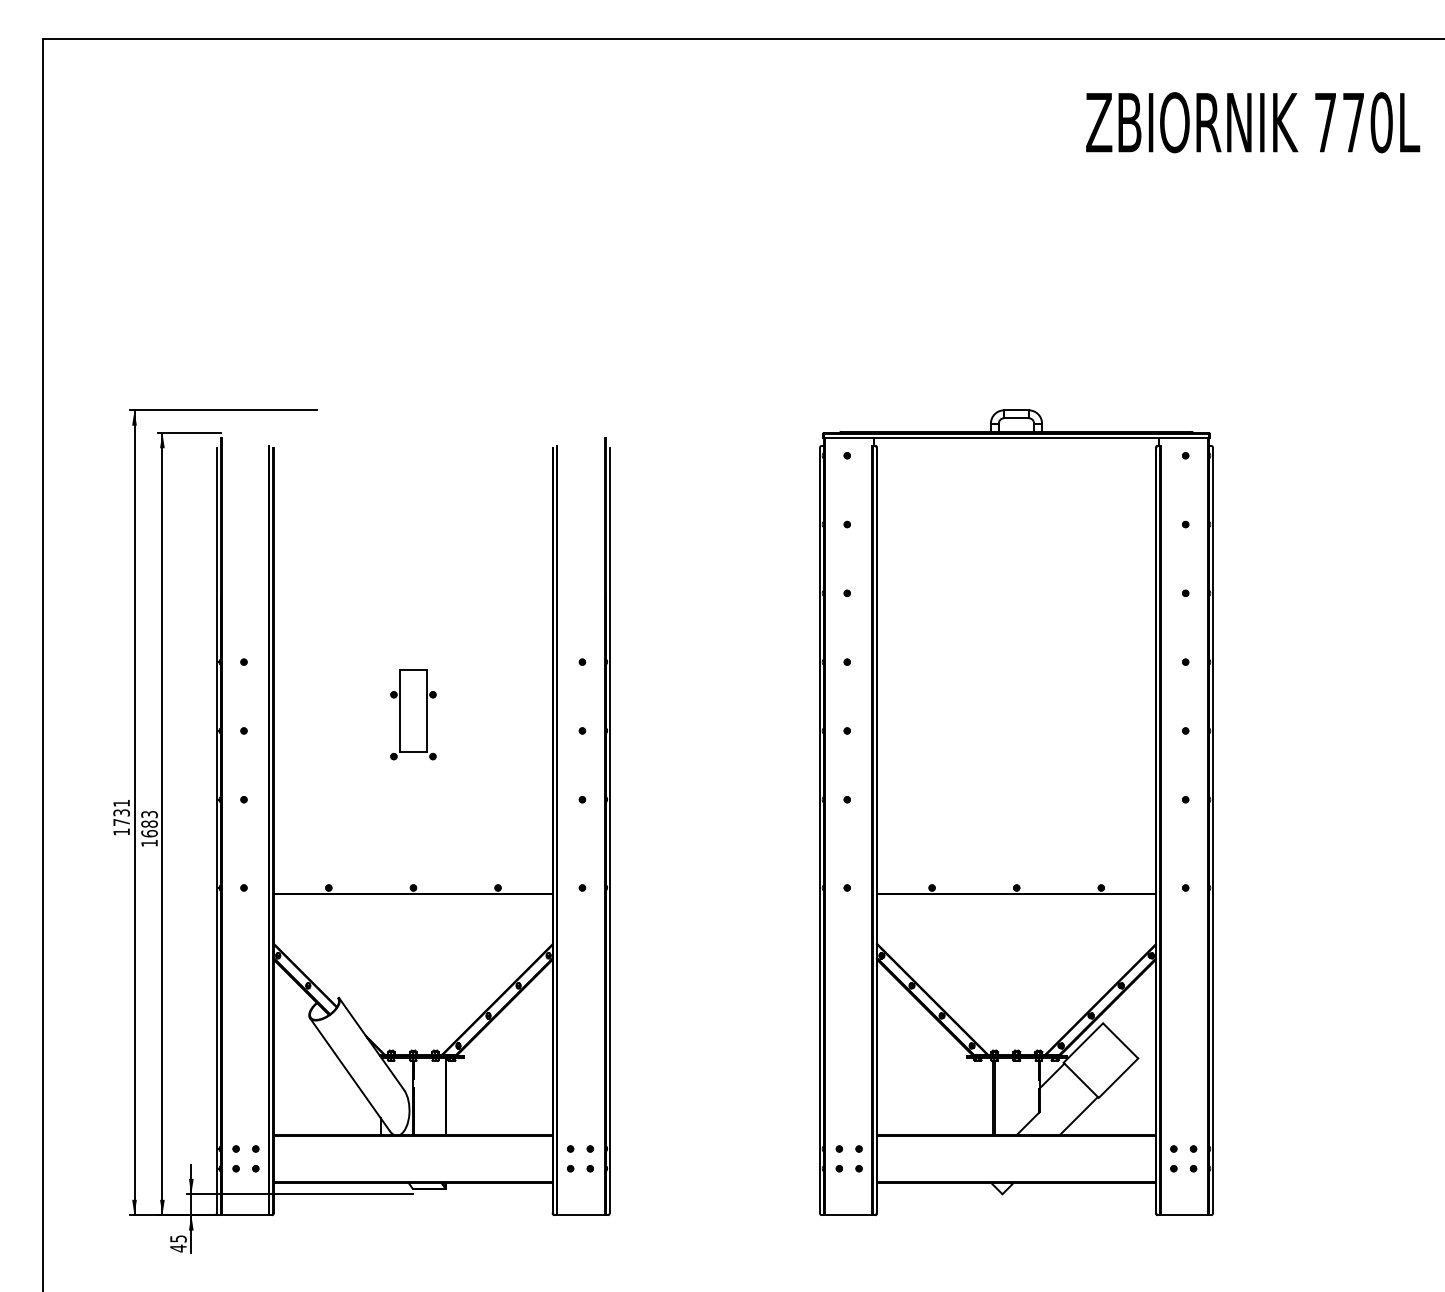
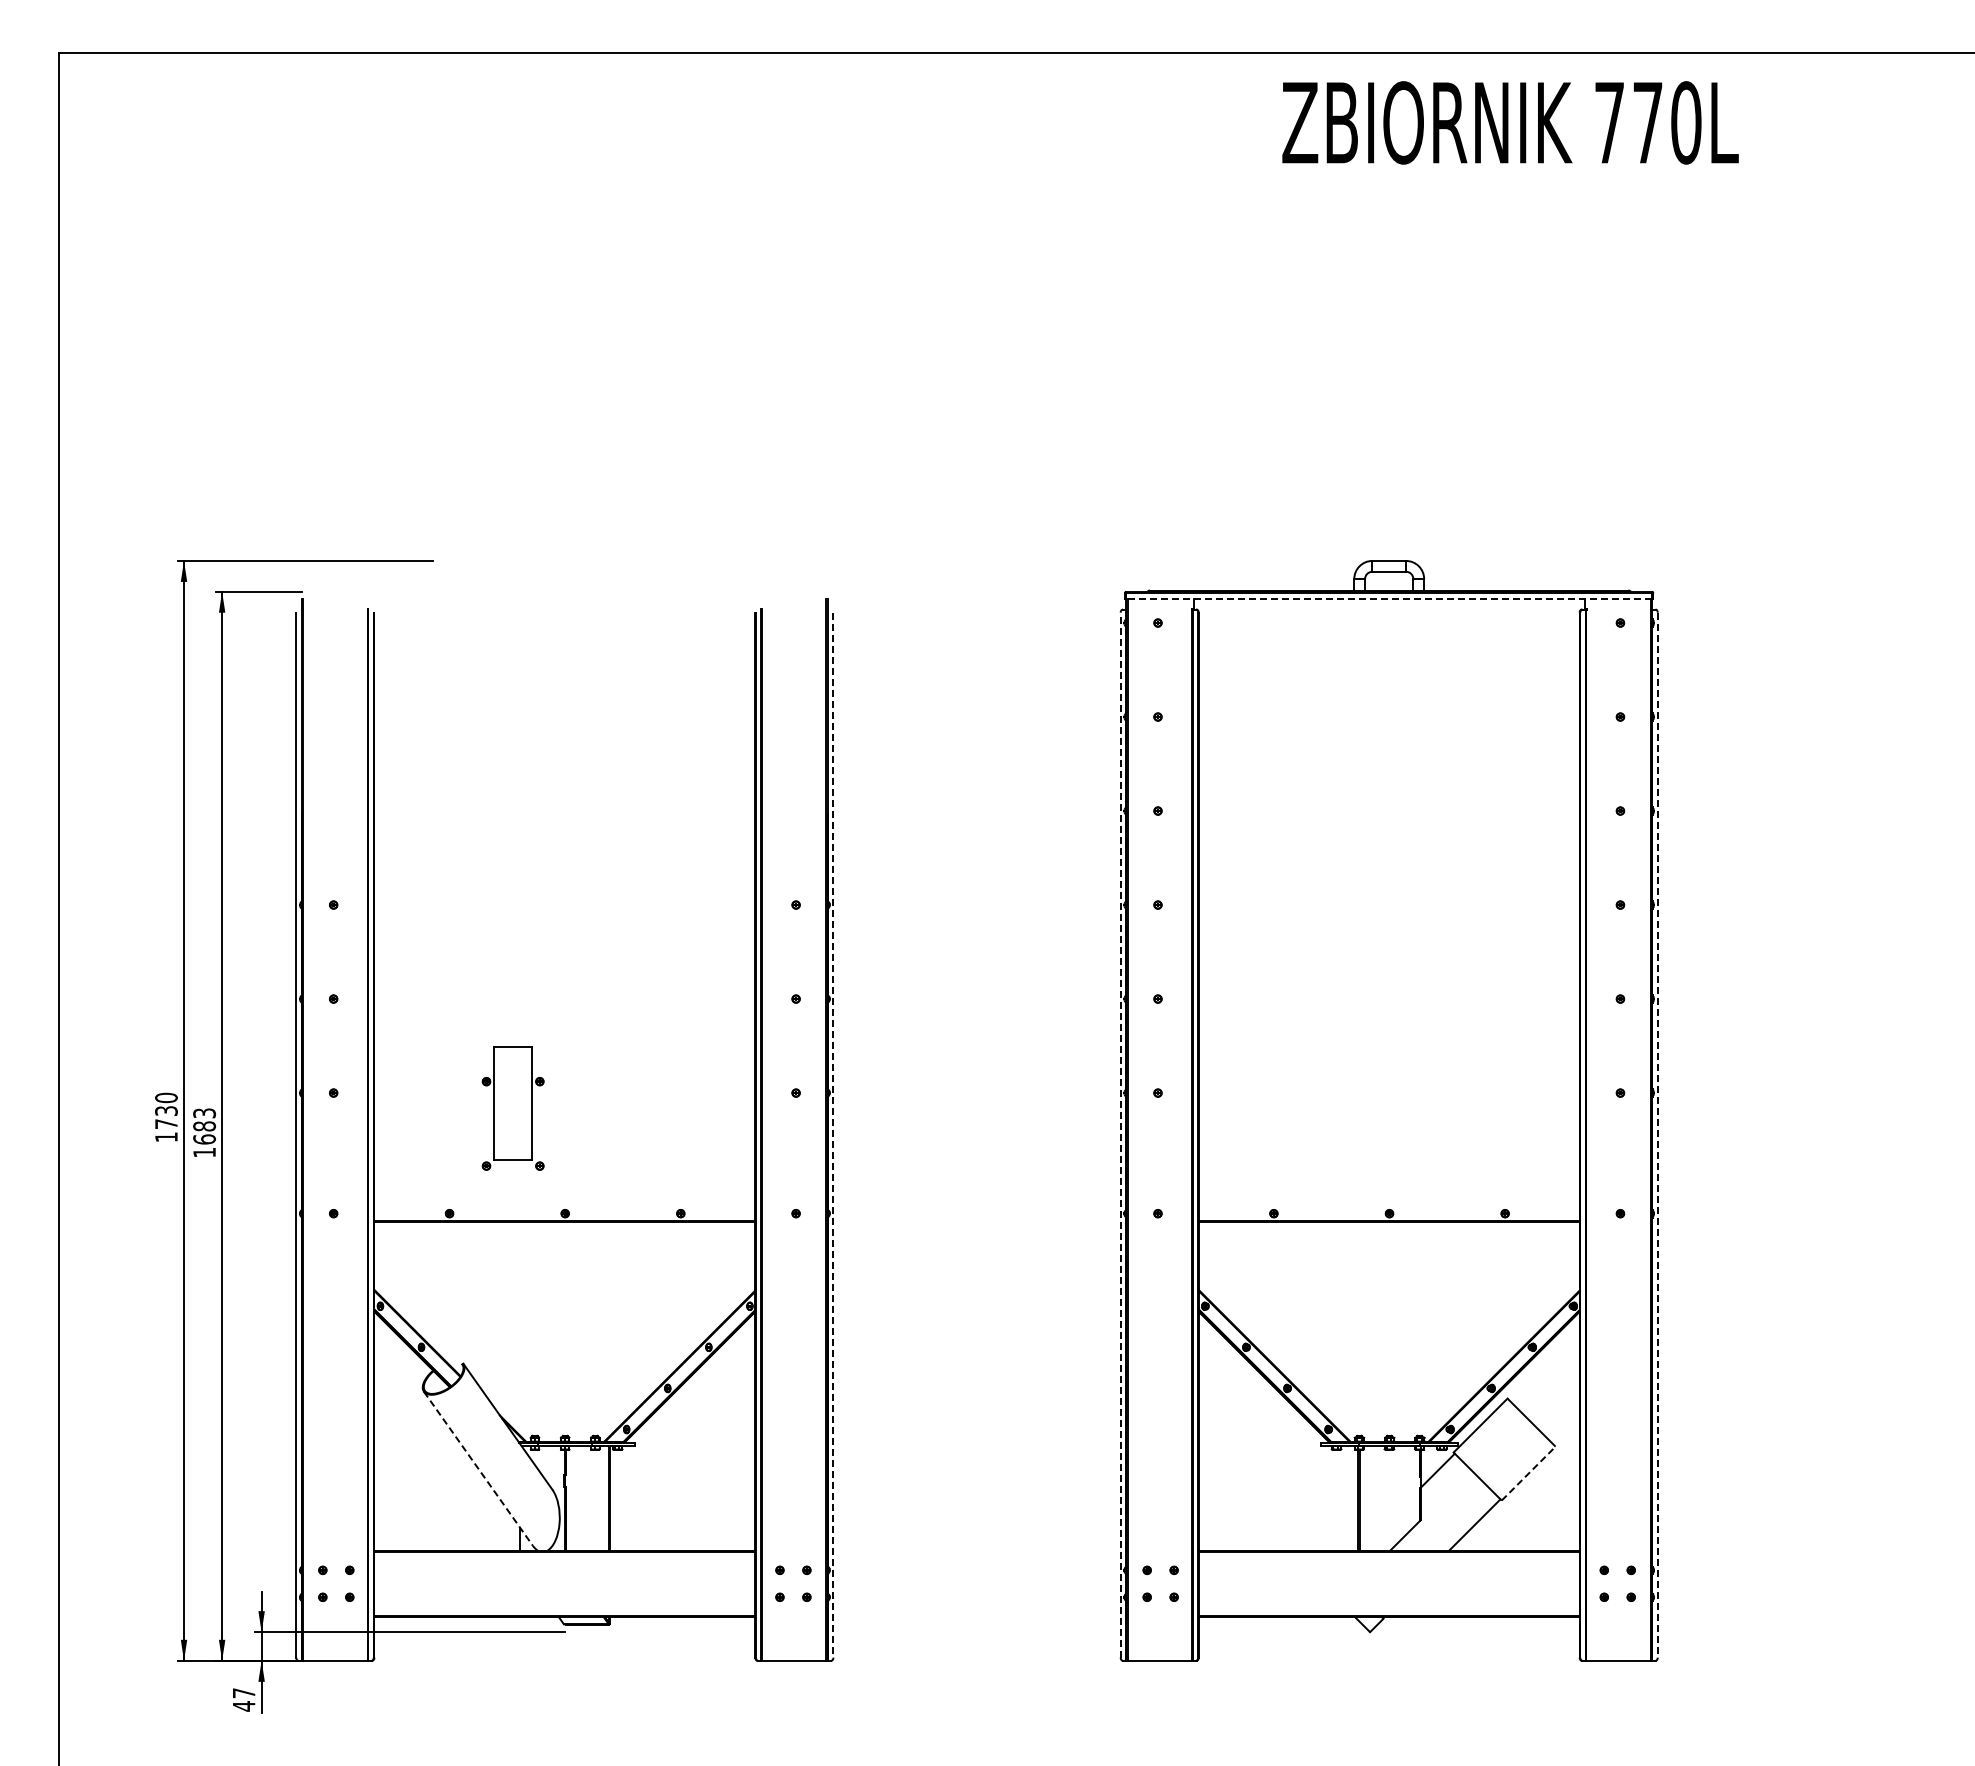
text: (1253, 122) -> (1510, 122), moved
line: (1015, 438) -> (1388, 599), solid -> dashed
part: (412, 714) -> (512, 1108), moved
text: (121, 802) -> (166, 1097), 1731 -> 1730
line: (609, 830) -> (833, 1135), solid -> dashed
line: (819, 830) -> (1120, 1134), solid -> dashed
line: (1212, 830) -> (1657, 1135), solid -> dashed
line: (350, 1075) -> (478, 1469), solid -> dashed
line: (1119, 1078) -> (1529, 1473), solid -> dashed
text: (178, 1239) -> (244, 1693), 45 -> 47

